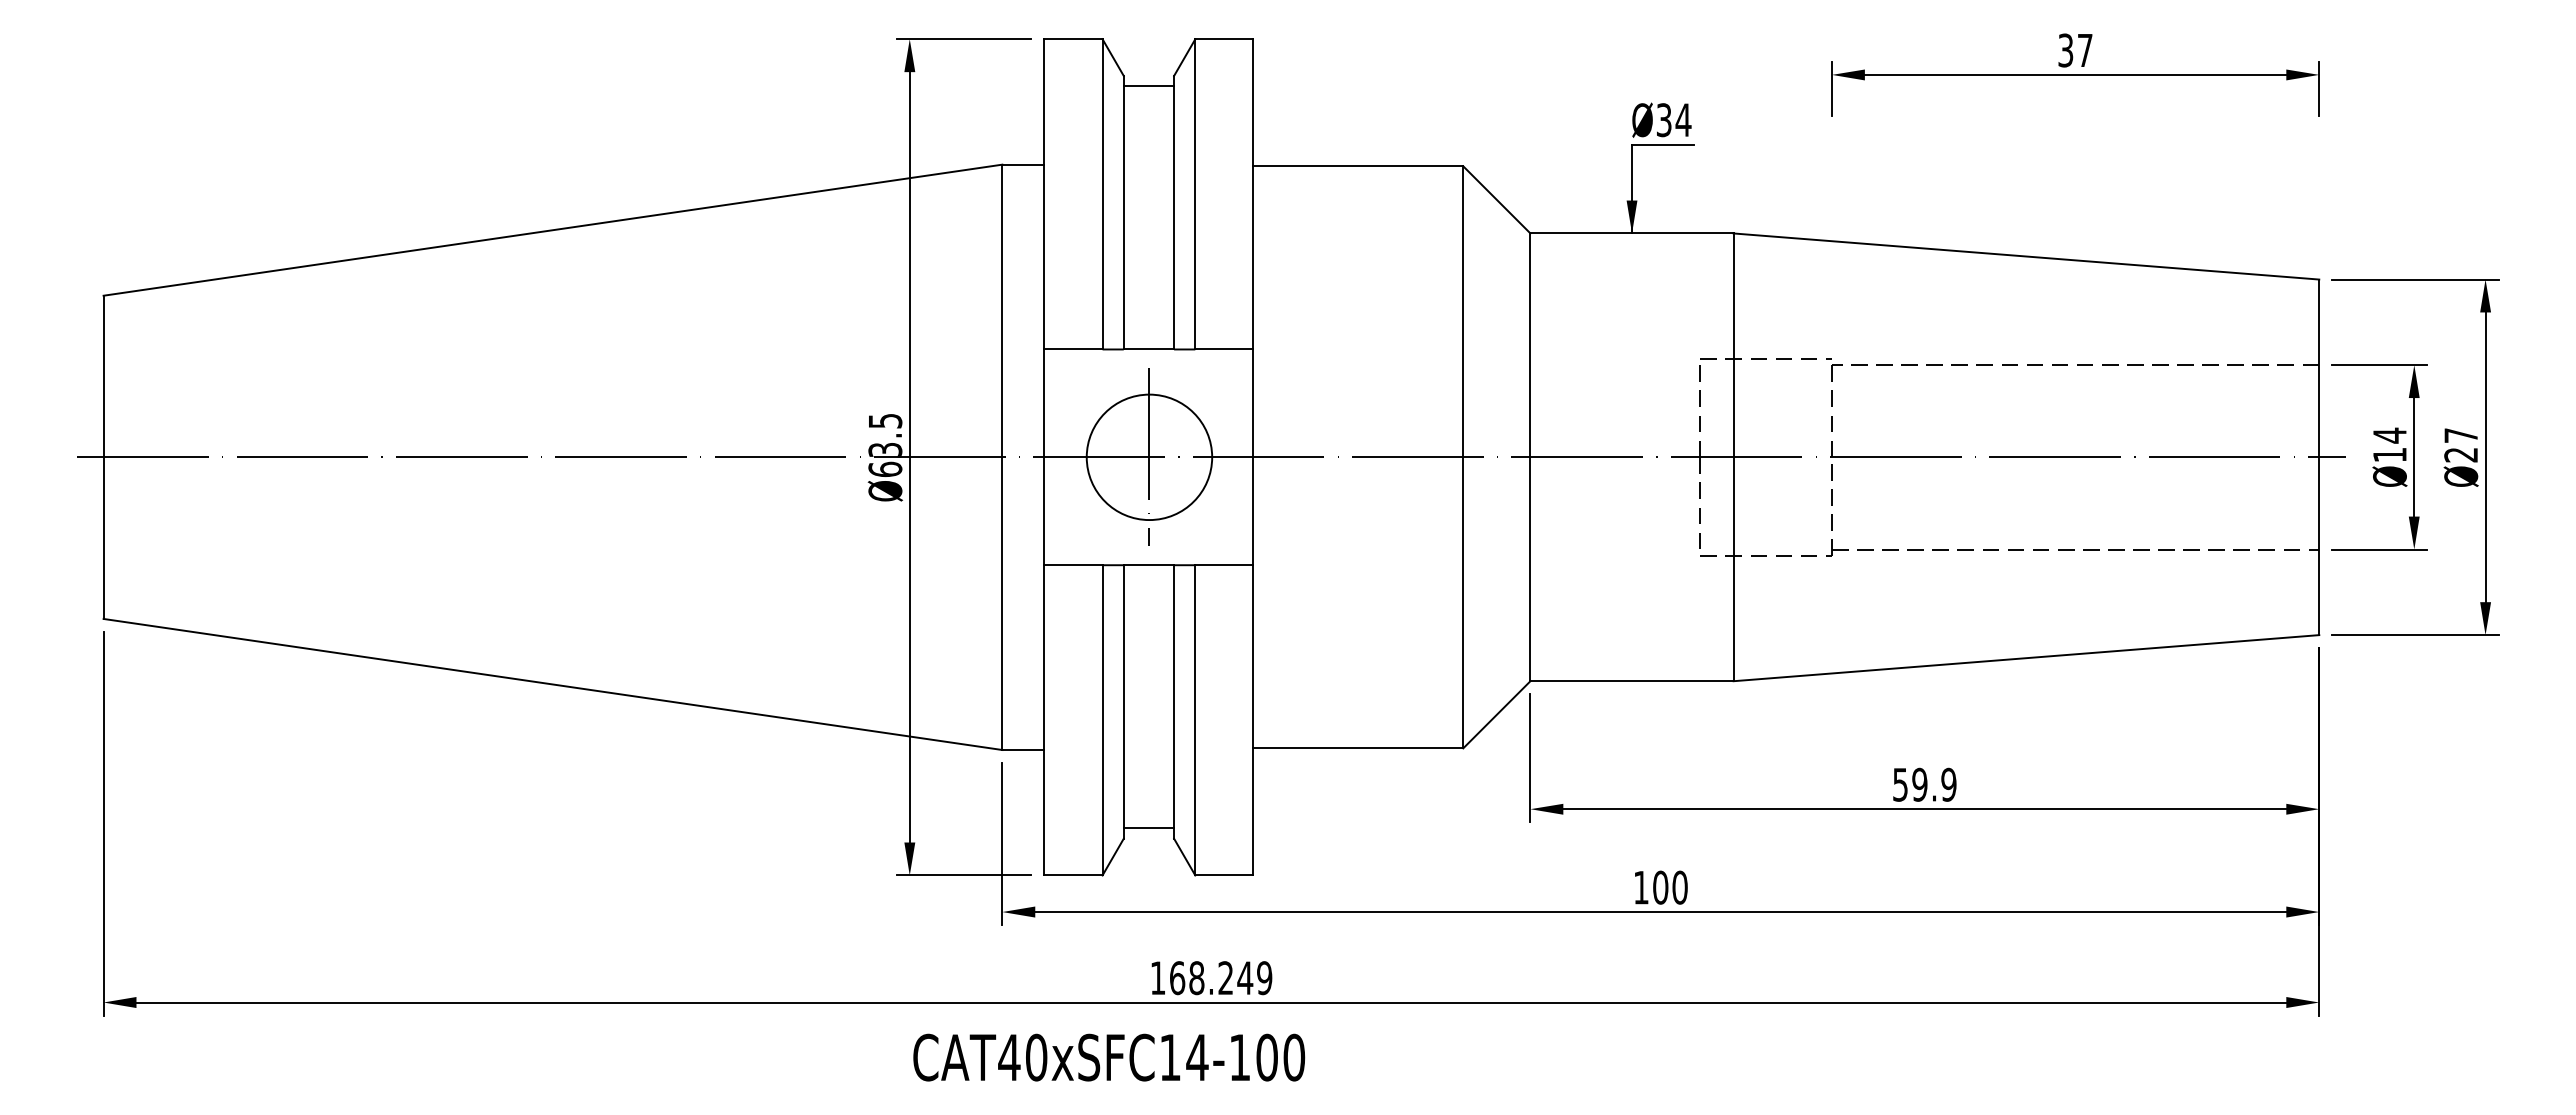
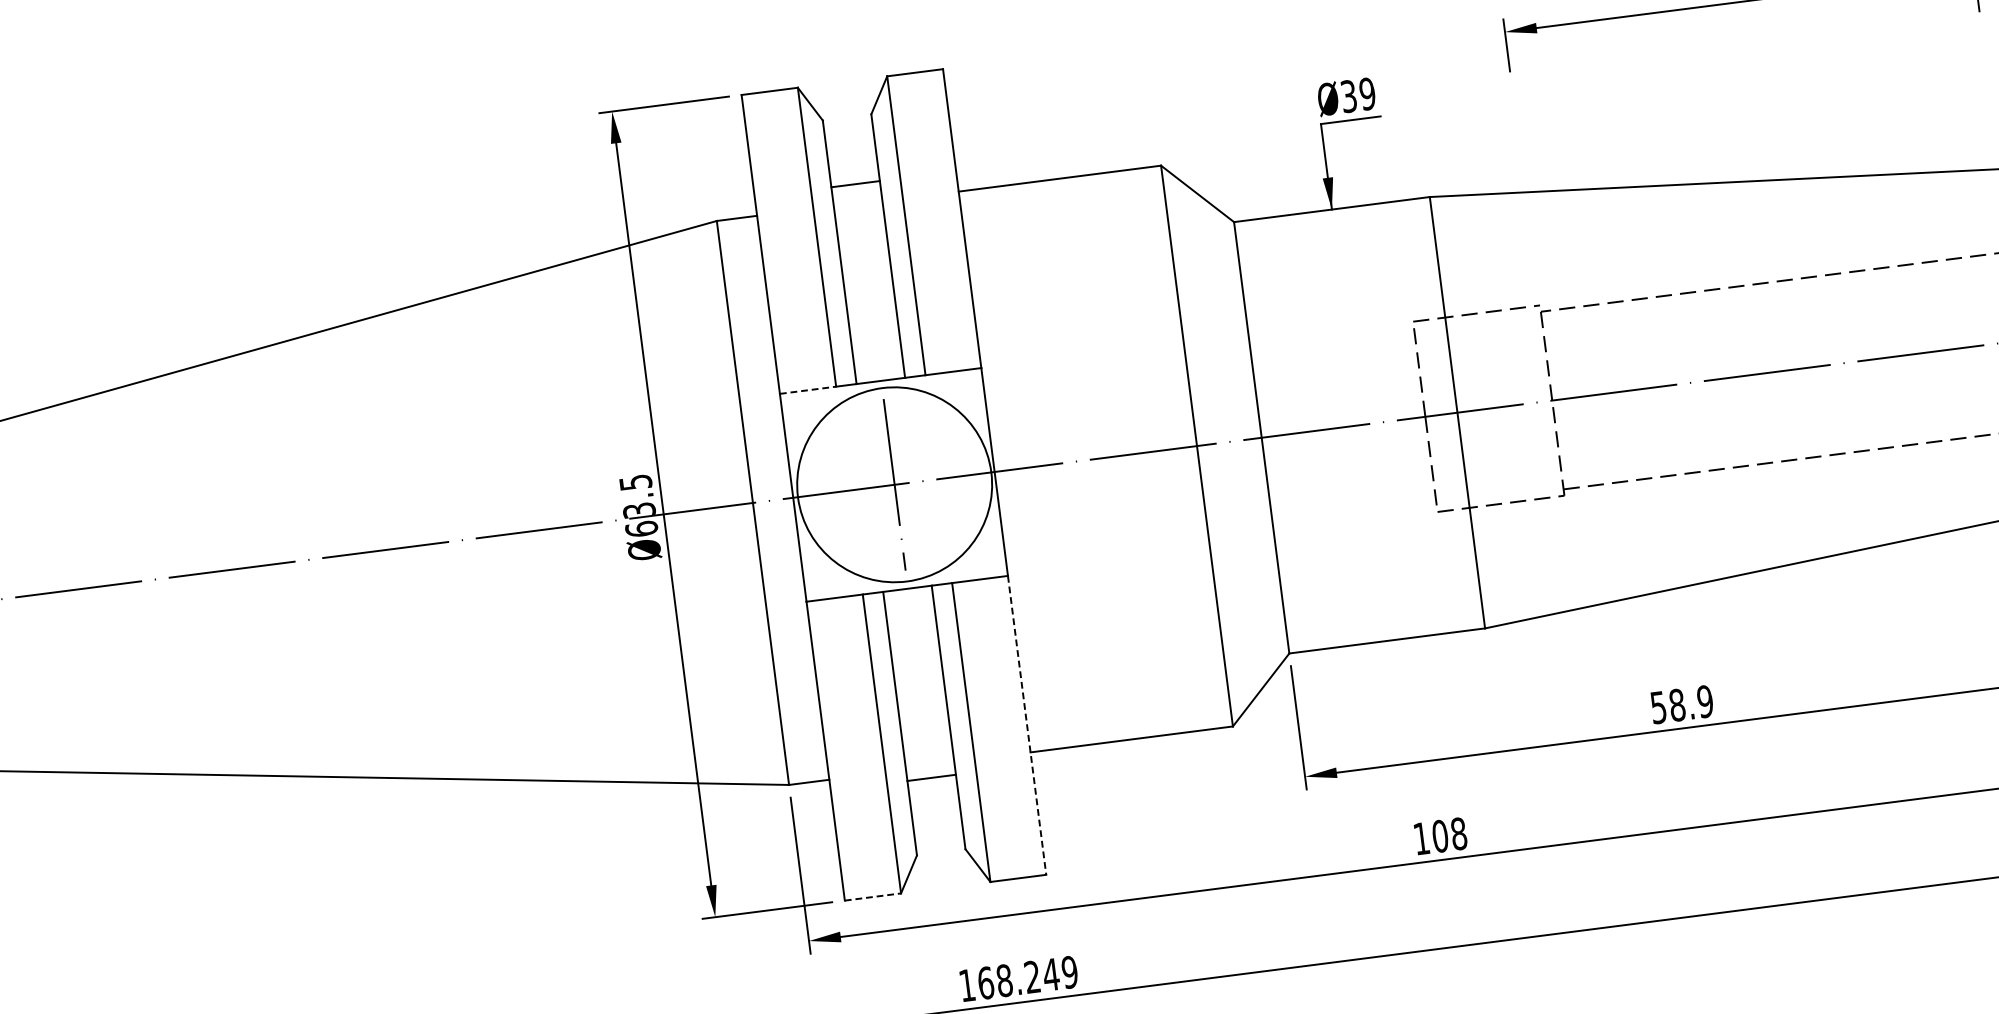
line: (1148, 86) -> (855, 184), moved
text: (1683, 120) -> (1367, 94), Ø34 -> Ø39
line: (1073, 349) -> (808, 390), solid -> dashed
circle: (1149, 457) -> (894, 484), size x1.6
line: (1253, 720) -> (1027, 725), solid -> dashed
text: (1919, 784) -> (1676, 704), 59.9 -> 58.9
line: (1148, 828) -> (931, 777), moved
line: (1073, 875) -> (873, 897), solid -> dashed
text: (1679, 887) -> (1458, 833), 100 -> 108

